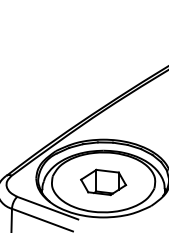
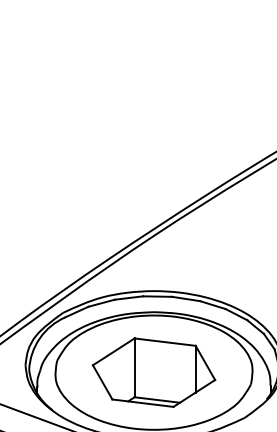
part: (103, 182) -> (153, 372), size x1.43

